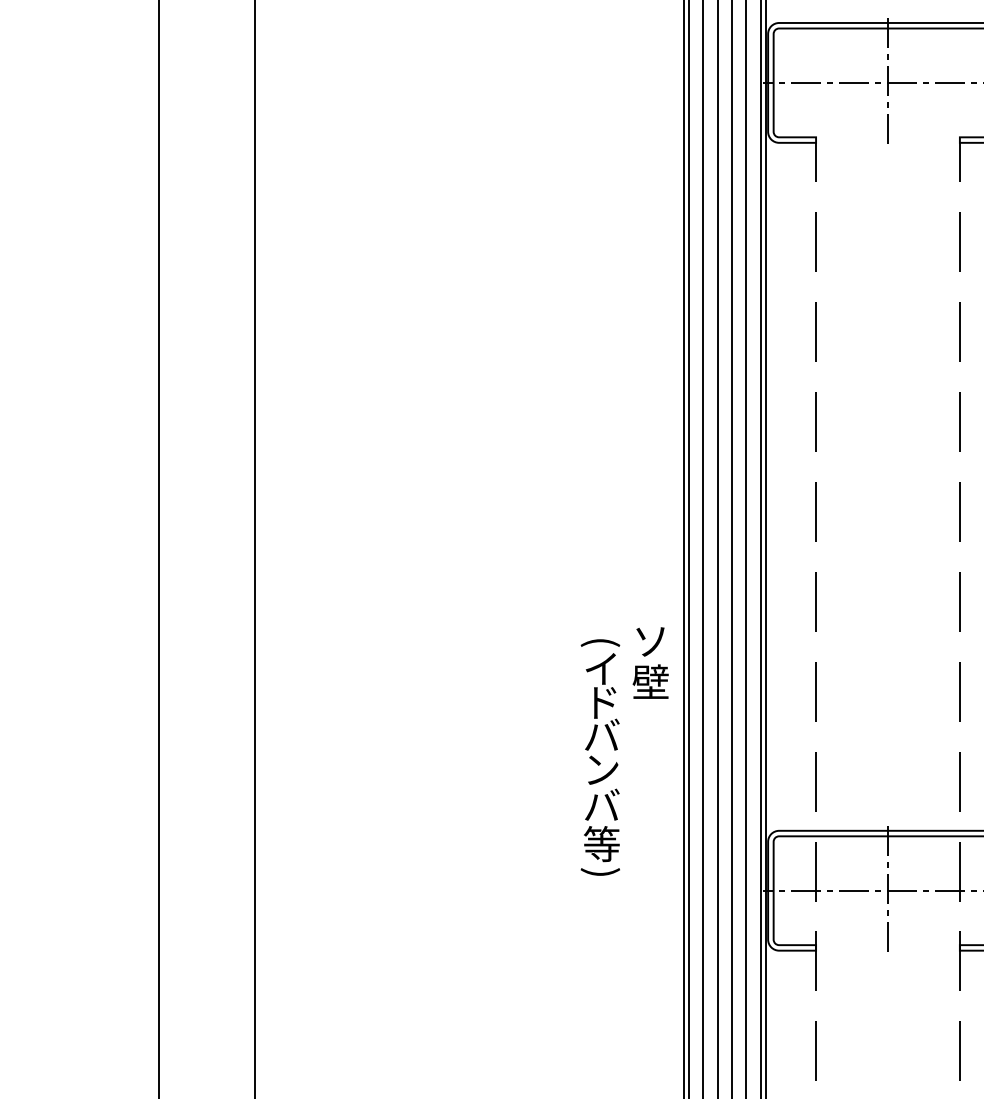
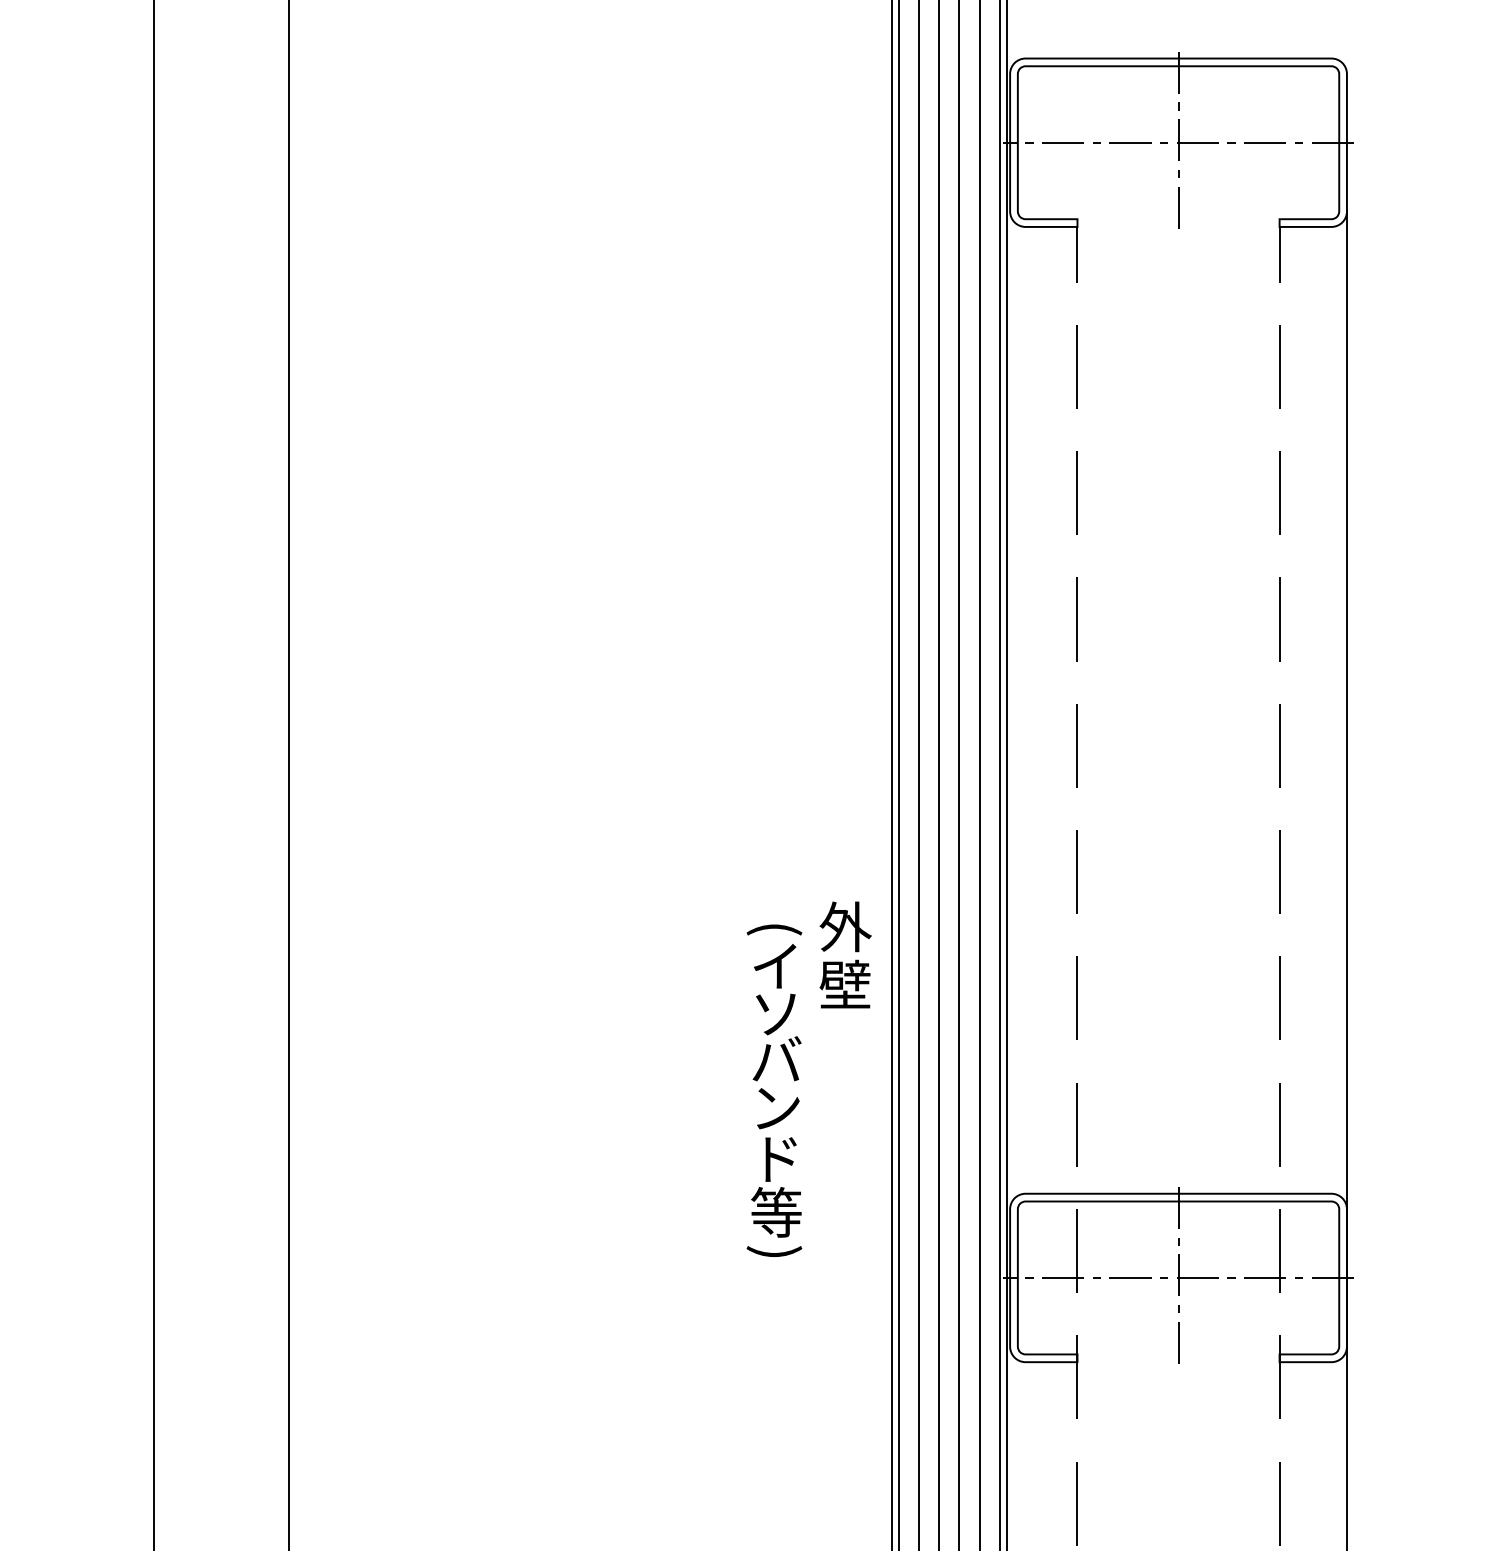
text: (650, 640) -> (845, 926), ソ -> 外
text: (601, 702) -> (776, 1013), ド -> ソ
text: (601, 805) -> (776, 1157), バ -> ド

